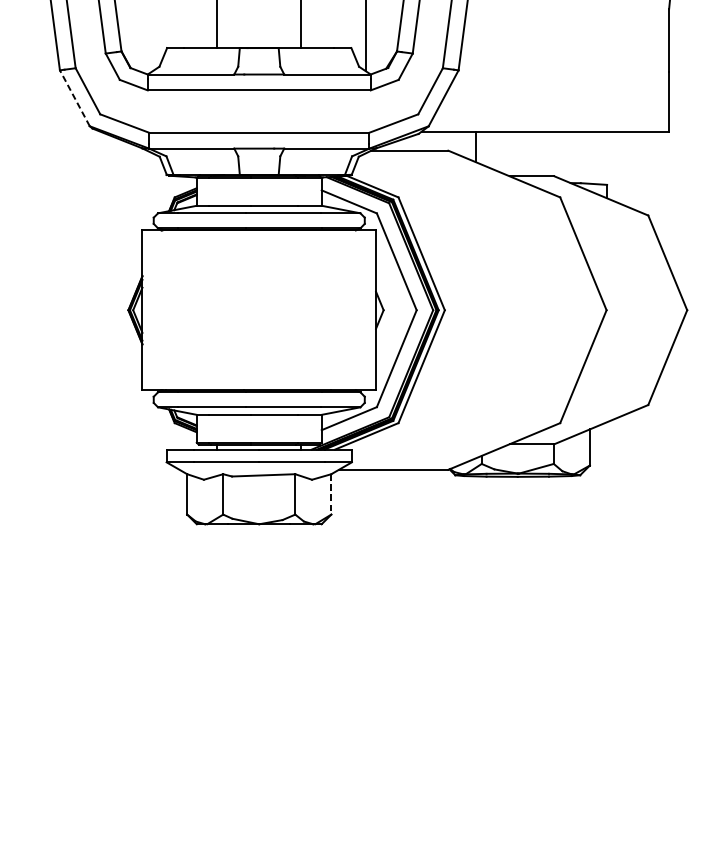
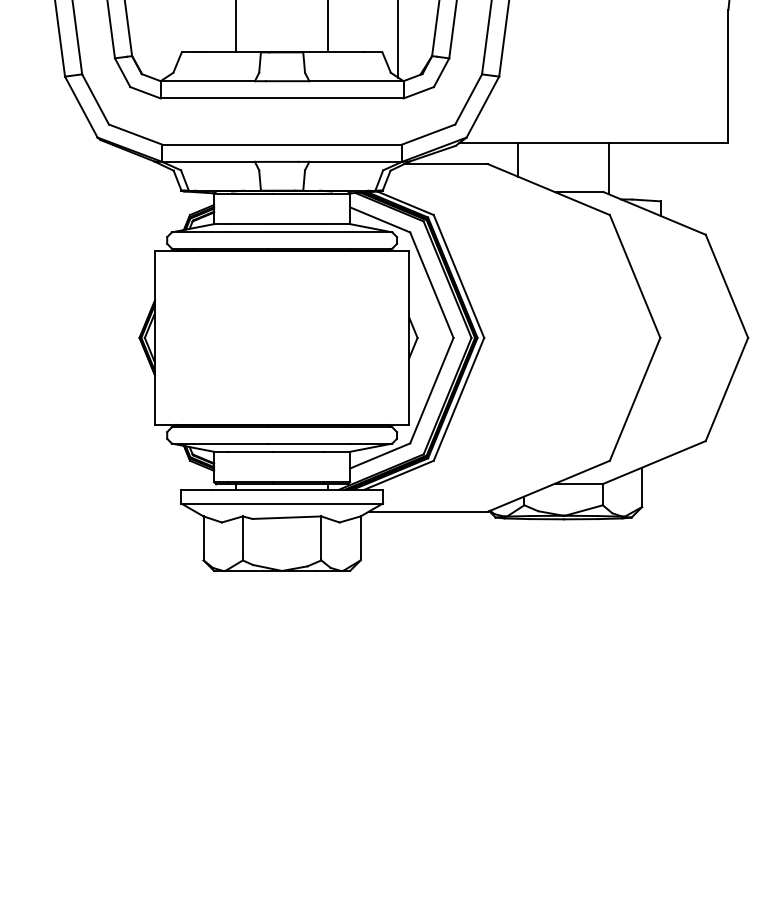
line: (75, 98) -> (81, 107), dashed -> solid
line: (559, 154) -> (609, 168), added
line: (331, 494) -> (360, 538), dashed -> solid

